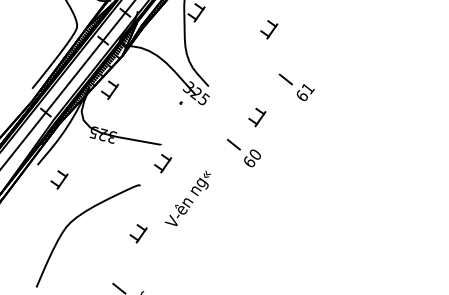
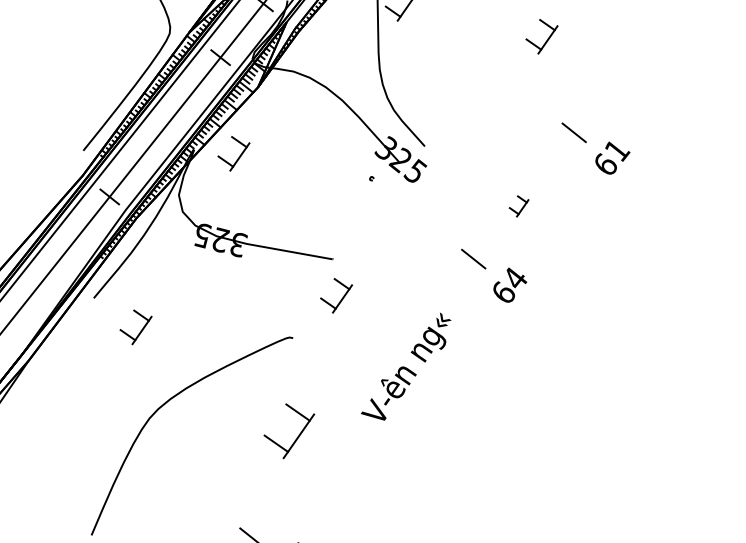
part: (257, 117) -> (519, 206), size x0.6
text: (255, 154) -> (515, 278), 60 -> 64
text: (187, 198) -> (405, 367), moved
part: (138, 233) -> (288, 430), size x1.6

